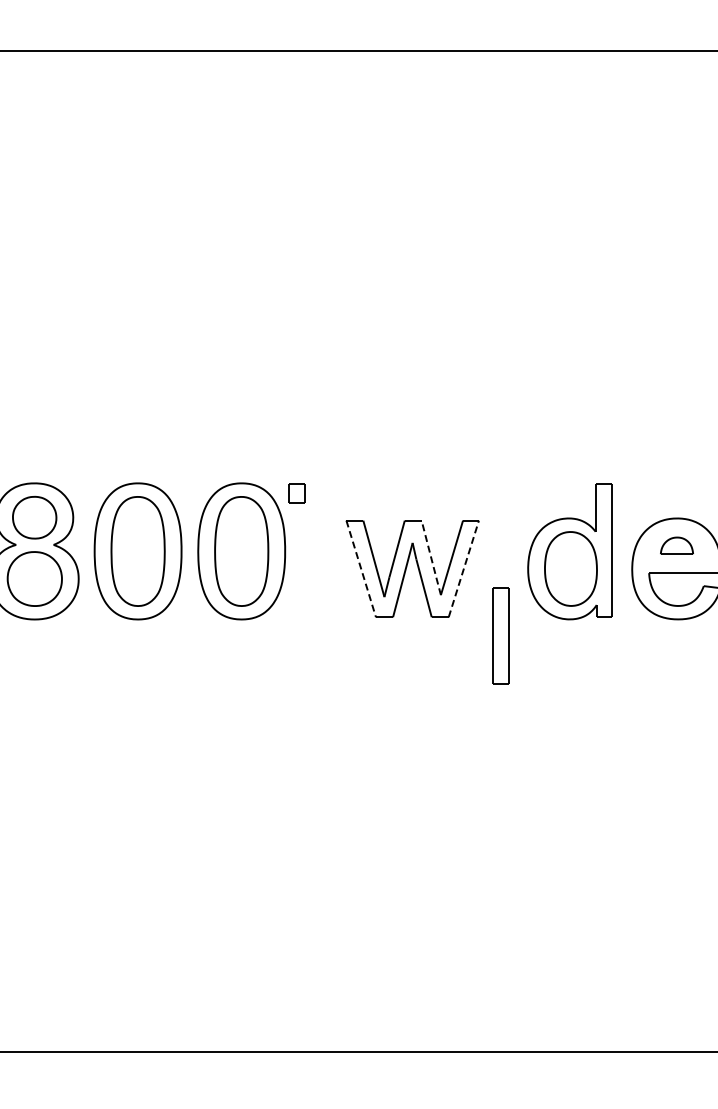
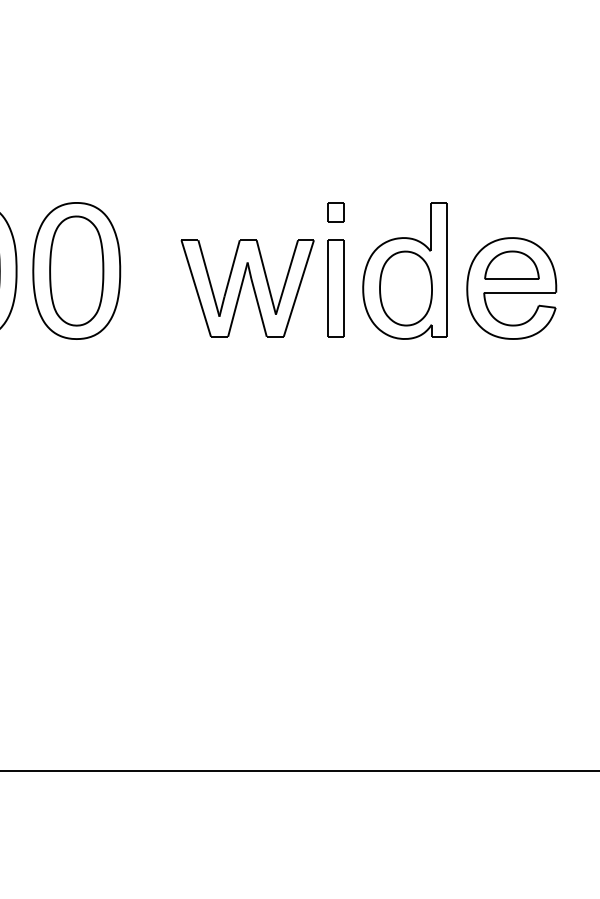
part: (296, 493) -> (335, 213), moved
part: (676, 545) -> (511, 265), size x1.67
line: (431, 558) -> (266, 278), dashed -> solid
line: (361, 568) -> (196, 288), dashed -> solid
line: (463, 568) -> (298, 288), dashed -> solid
part: (500, 635) -> (335, 288), moved

